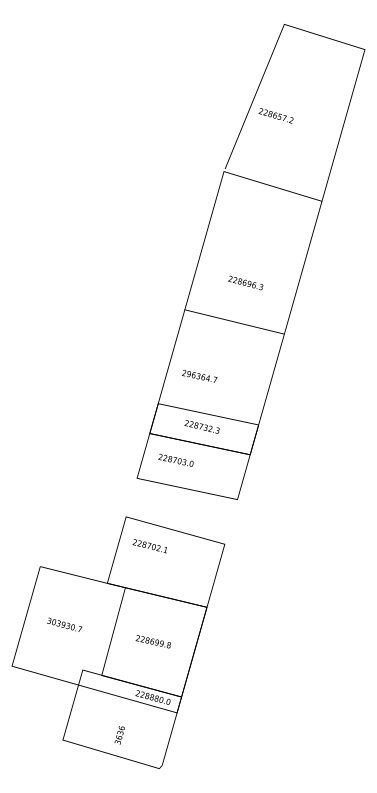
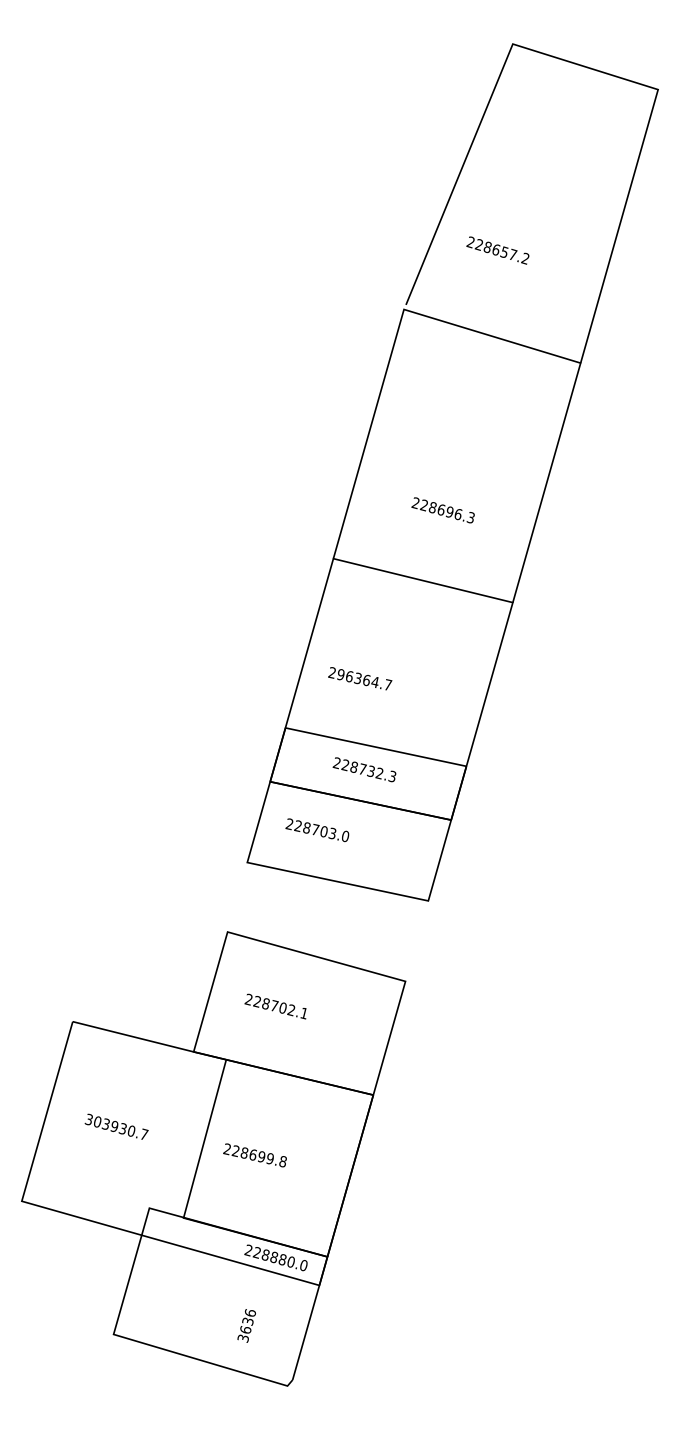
text: (275, 115) -> (496, 249), moved
text: (149, 546) -> (275, 1007), moved
text: (152, 641) -> (253, 1154), moved
text: (119, 735) -> (246, 1326), moved

